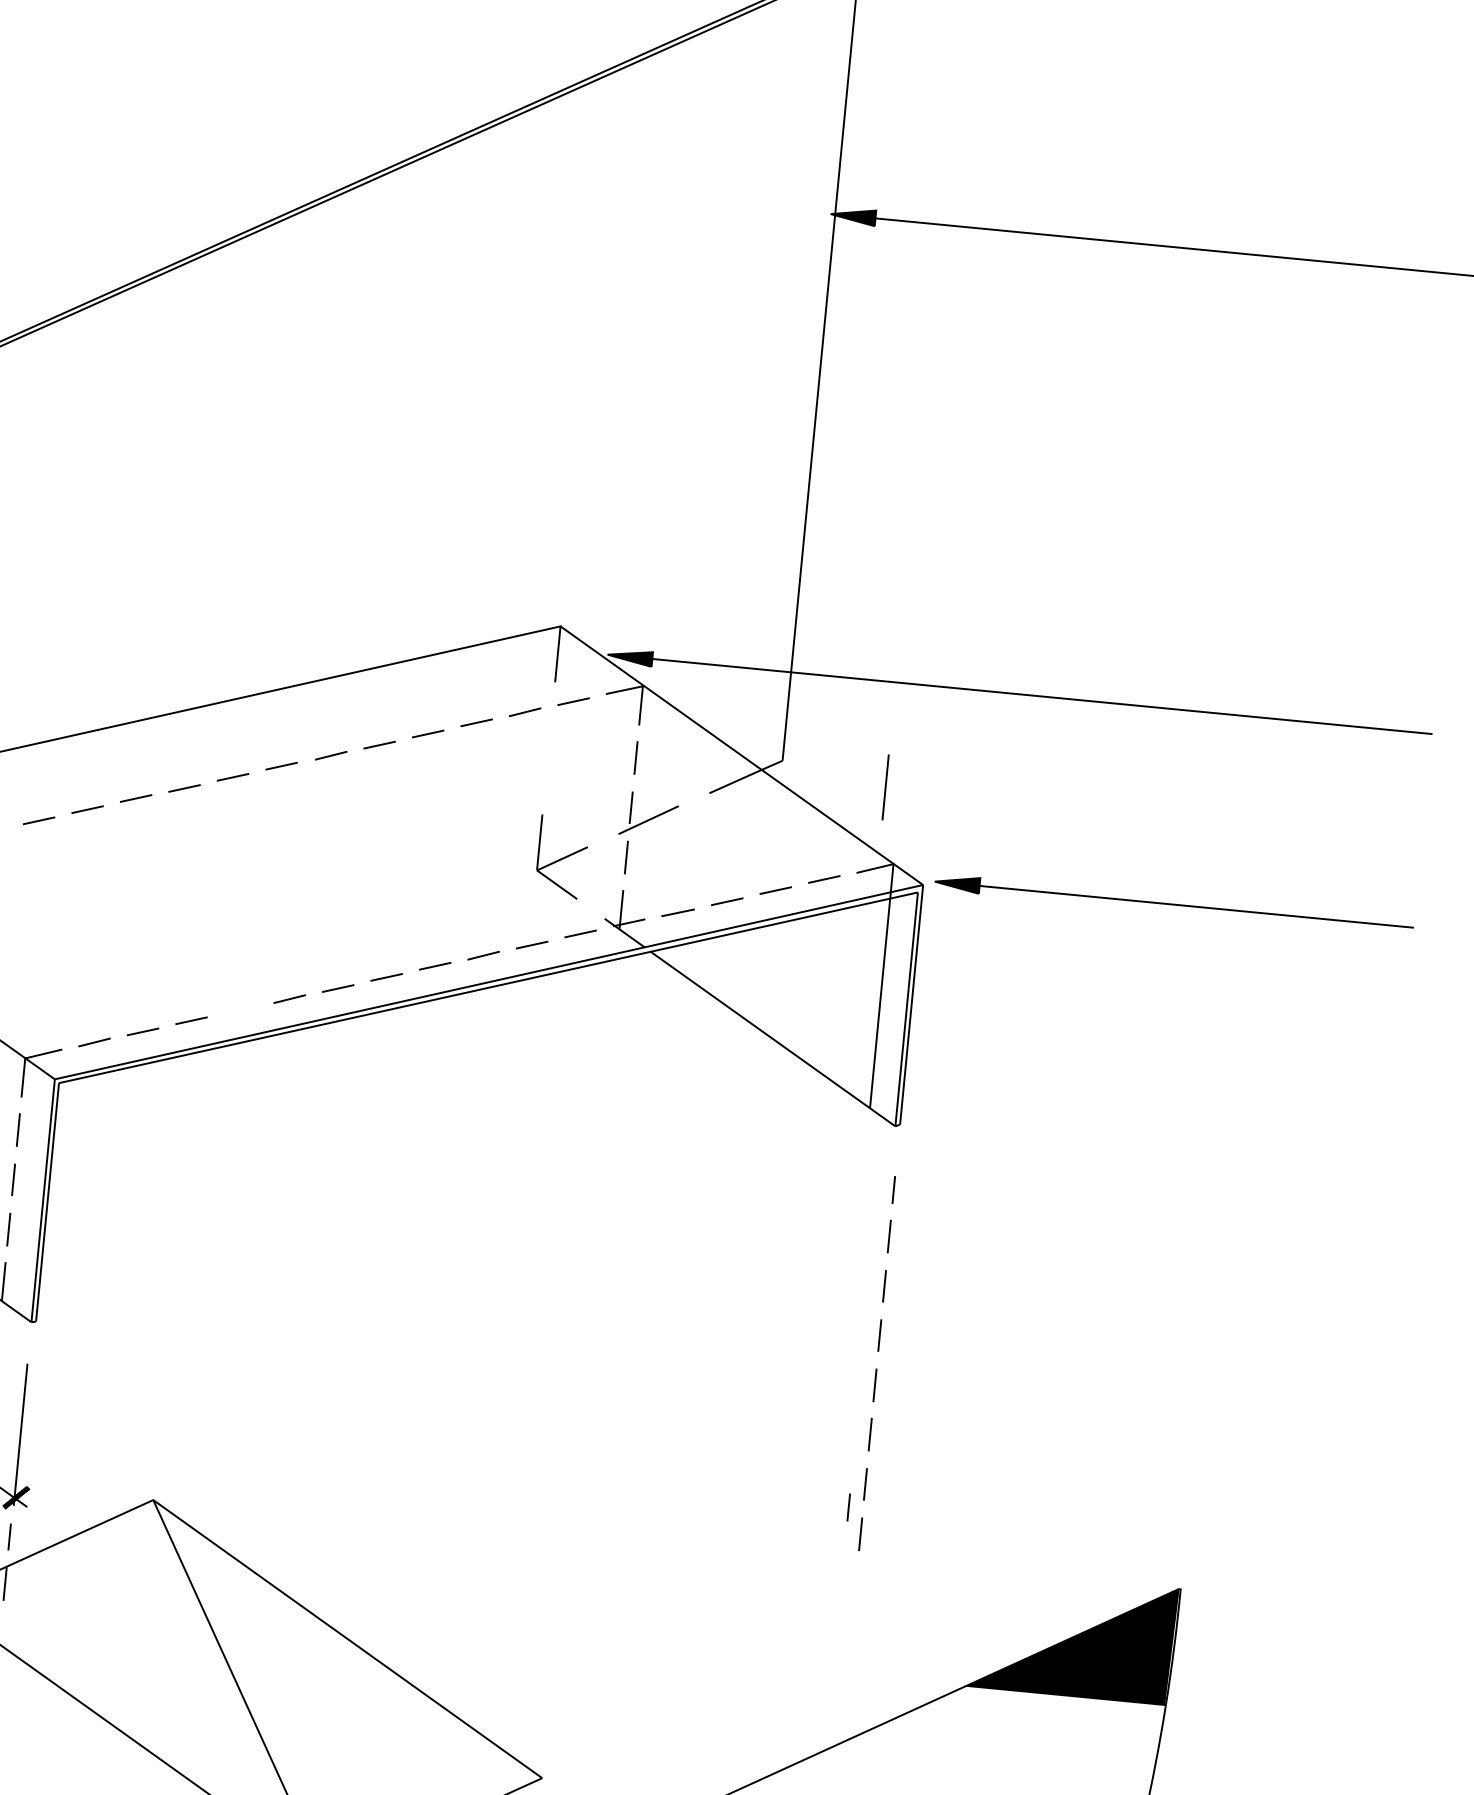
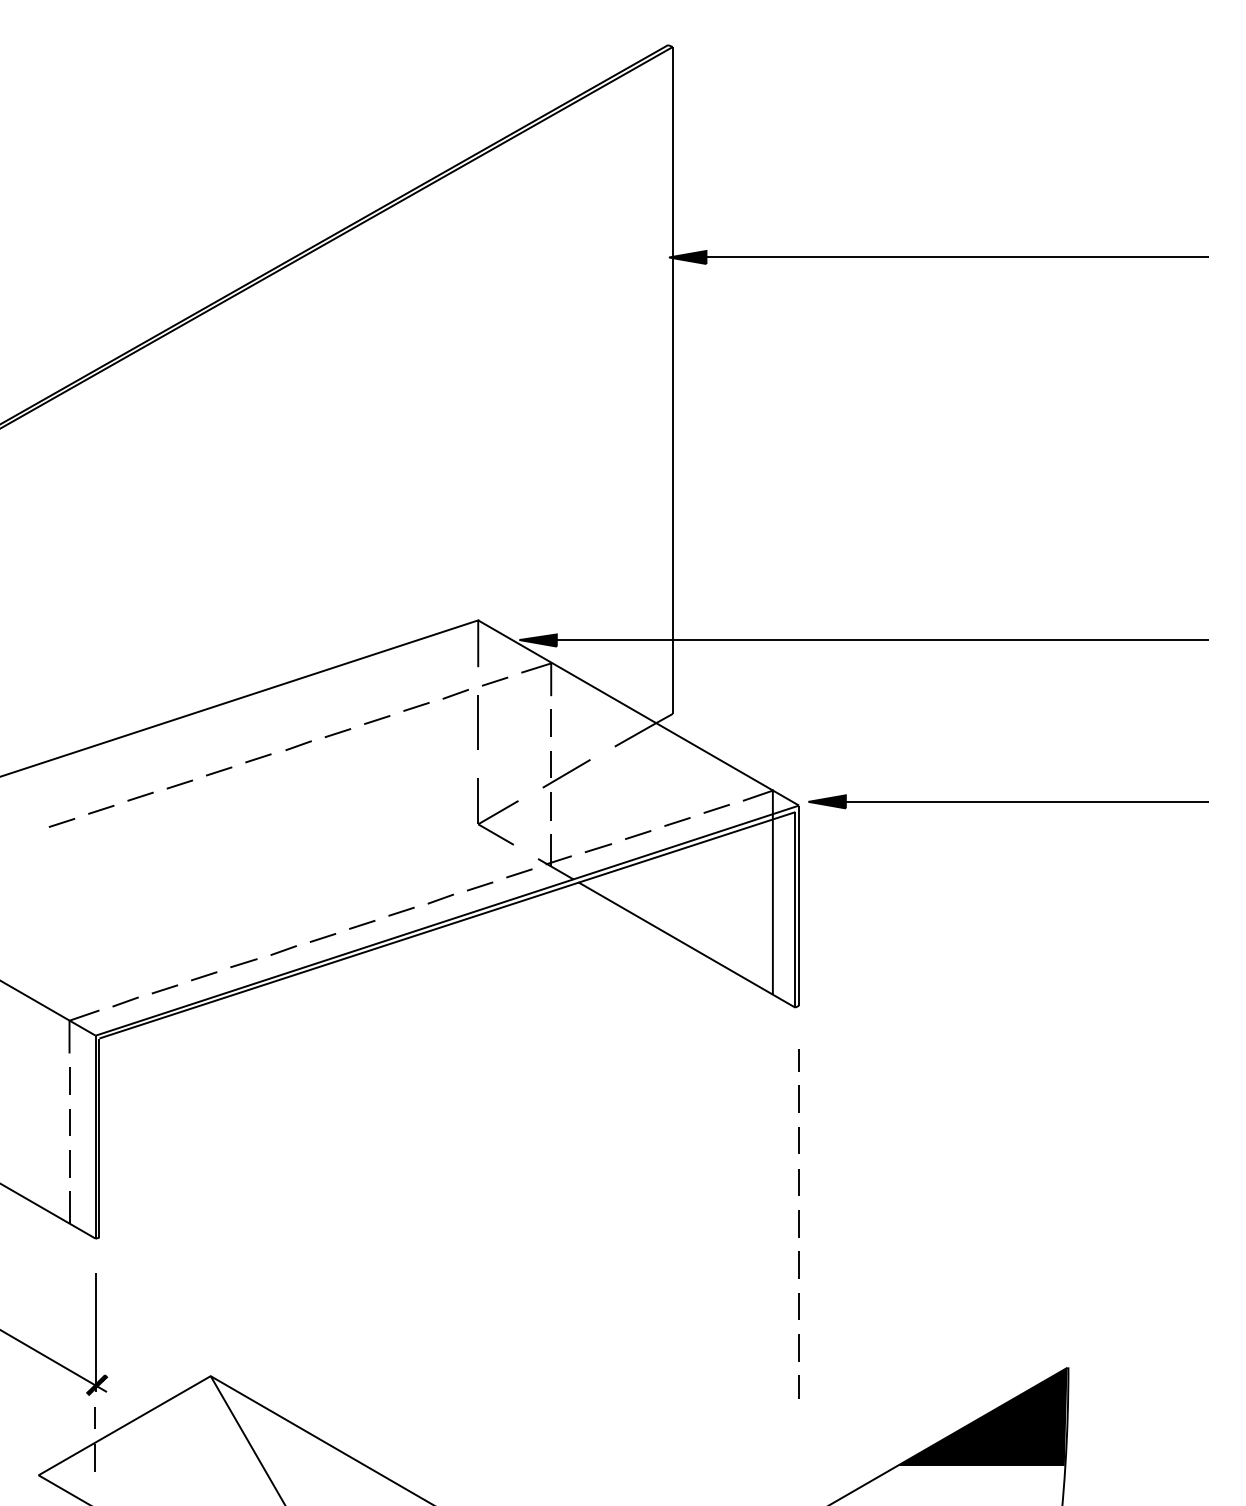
line: (884, 786) -> (477, 722), moved
line: (240, 1008) -> (243, 962), added
line: (848, 1506) -> (798, 1386), moved

